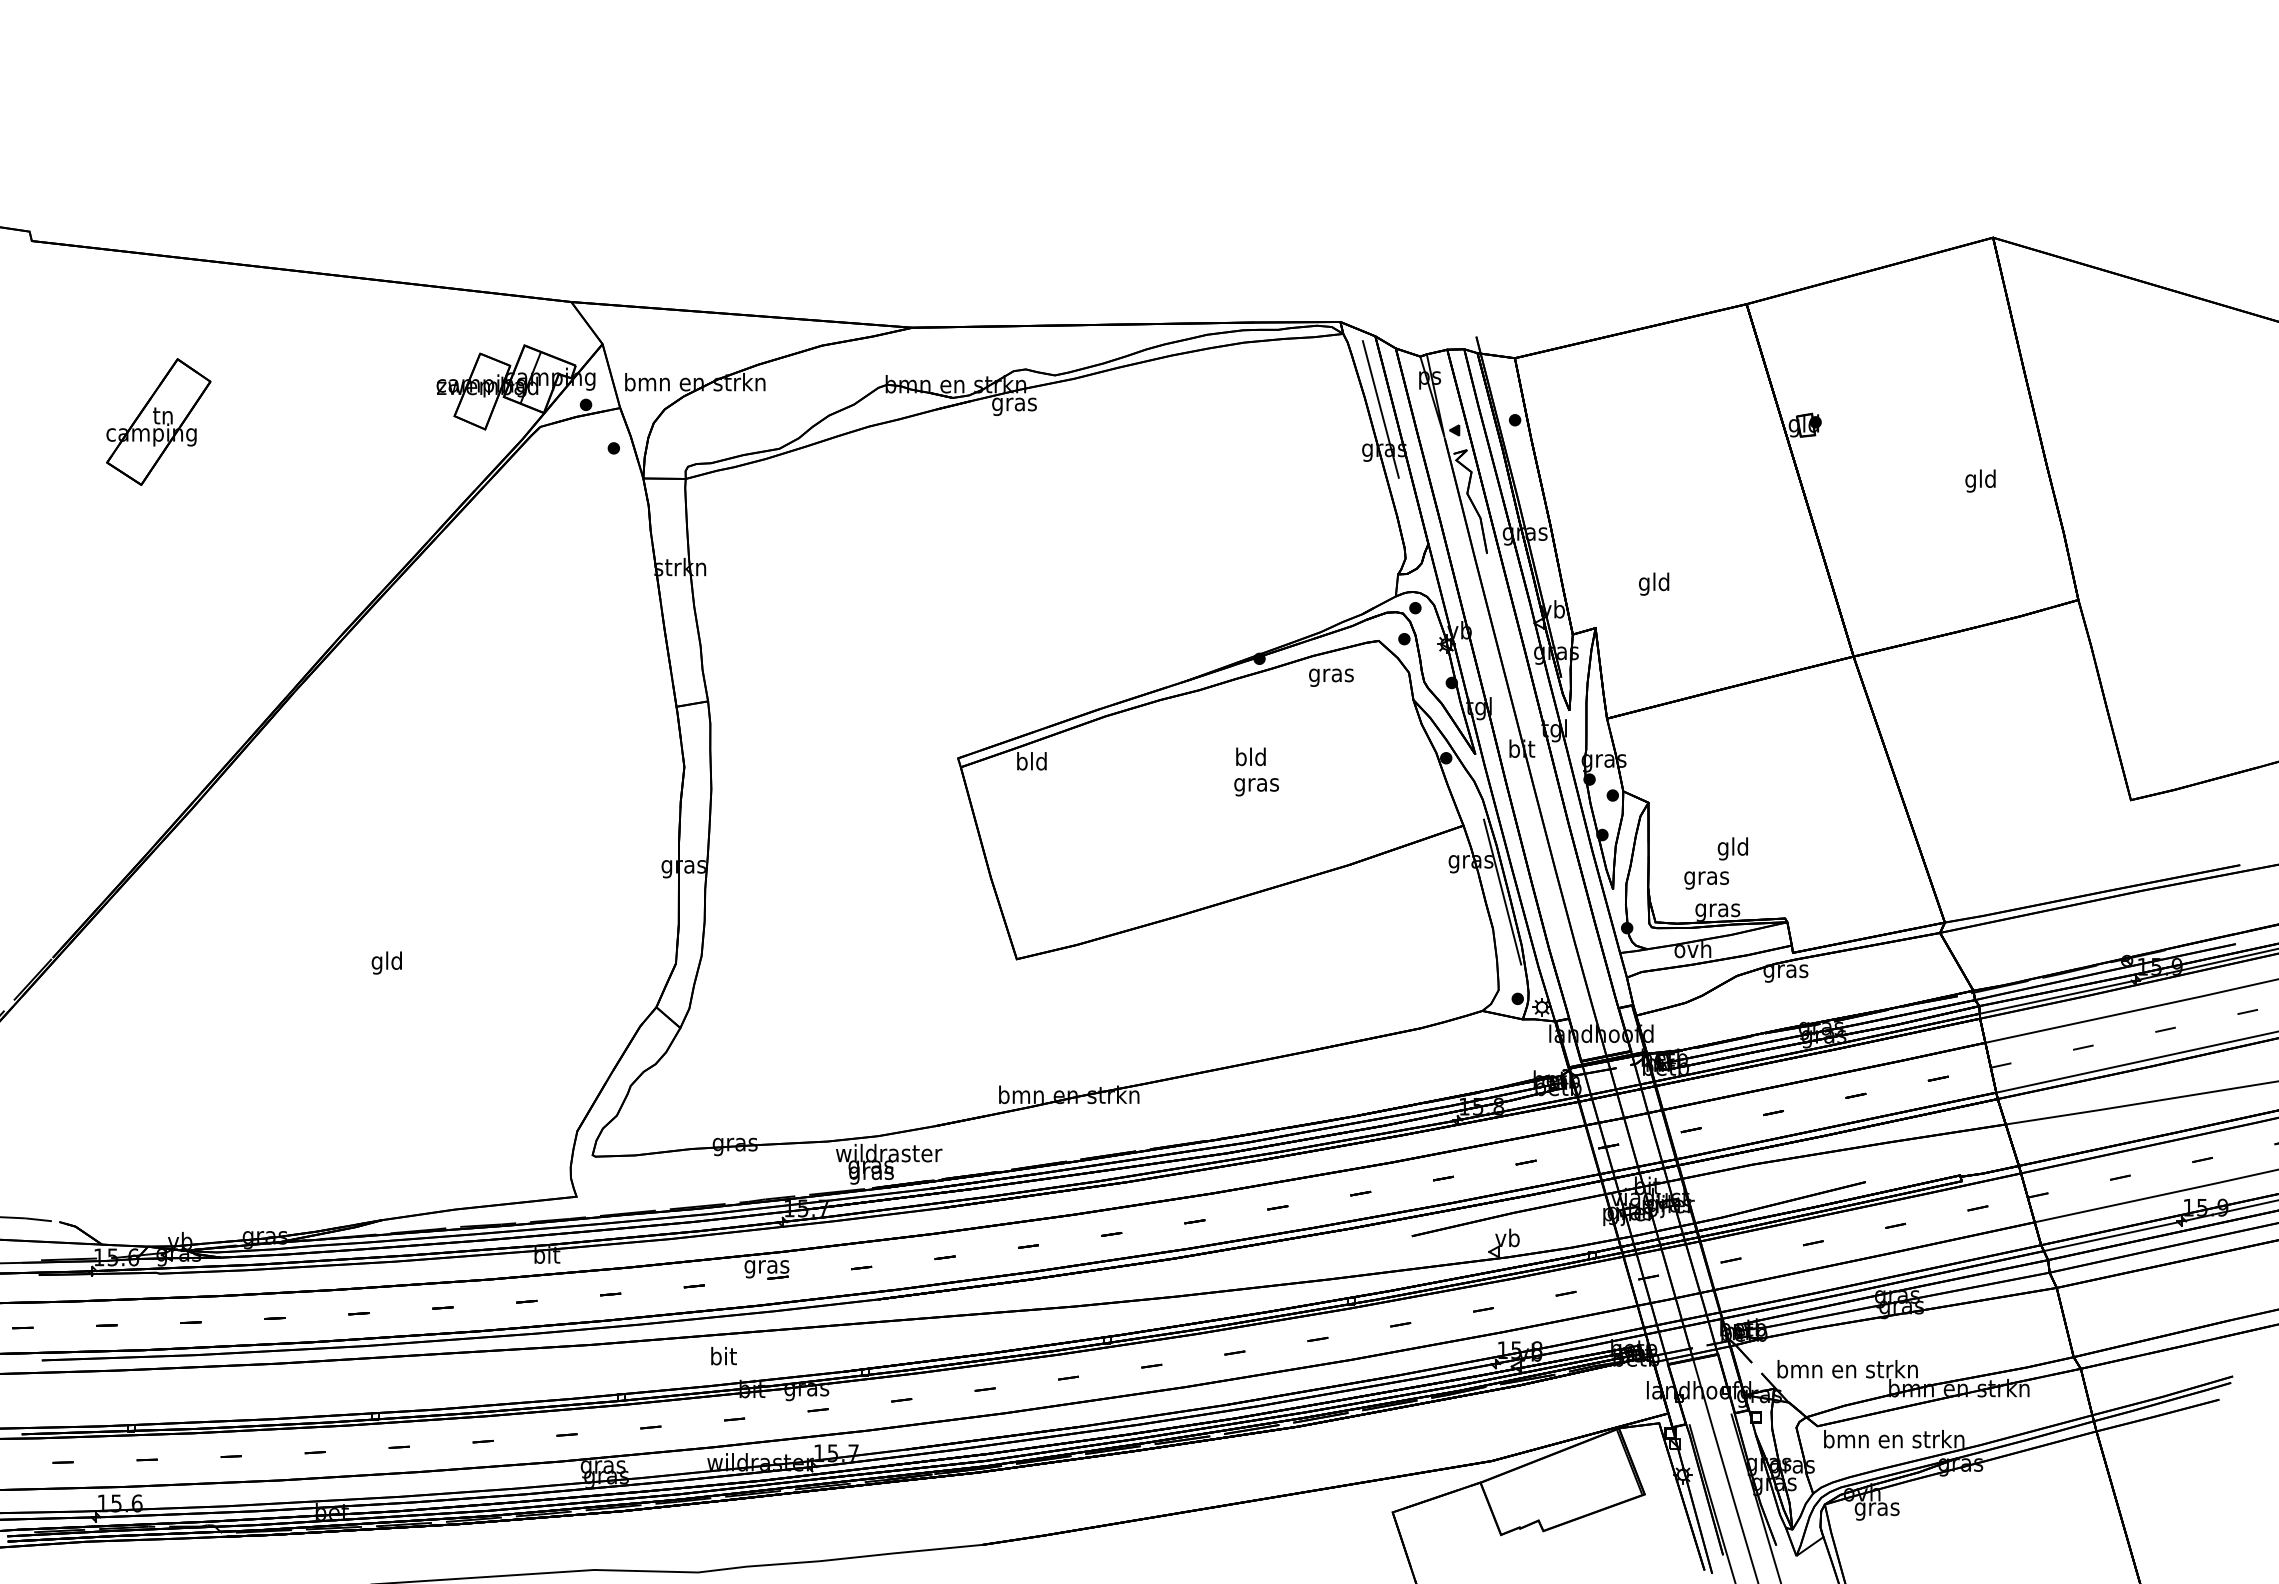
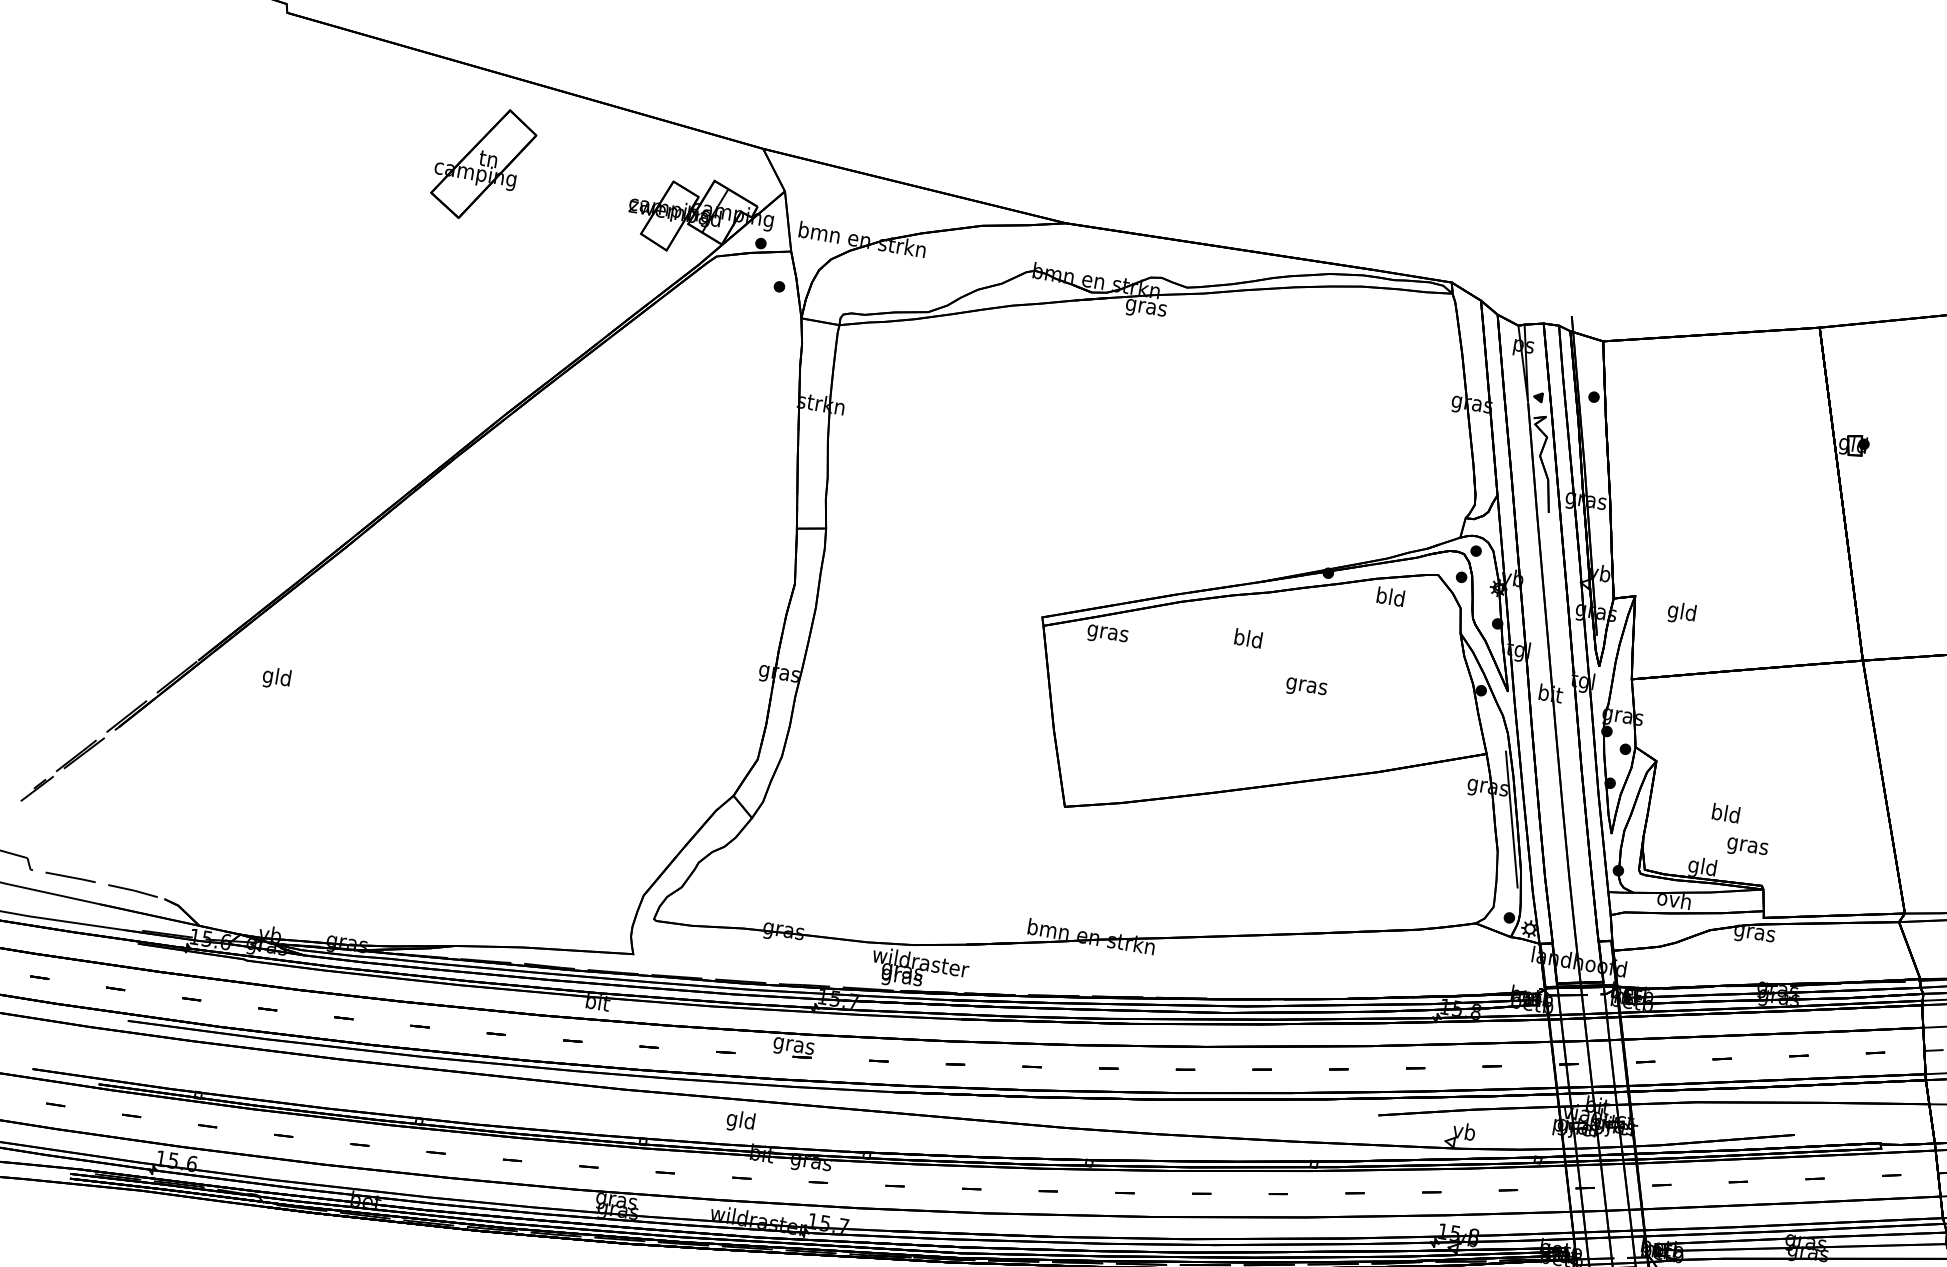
line: (1380, 409) -> (1474, 367), removed
part: (158, 421) -> (483, 163), moved
text: (1654, 583) -> (1682, 612), moved
text: (1331, 674) -> (1390, 598), gras -> bld
text: (1250, 756) -> (1248, 638), moved
text: (1031, 763) -> (1107, 633), bld -> gras
text: (1722, 848) -> (1716, 813), gld -> bld
text: (1706, 880) -> (1747, 848), moved
text: (1717, 909) -> (1702, 867), gras -> gld
text: (386, 962) -> (276, 677), moved
text: (722, 1358) -> (740, 1121), bit -> gld

